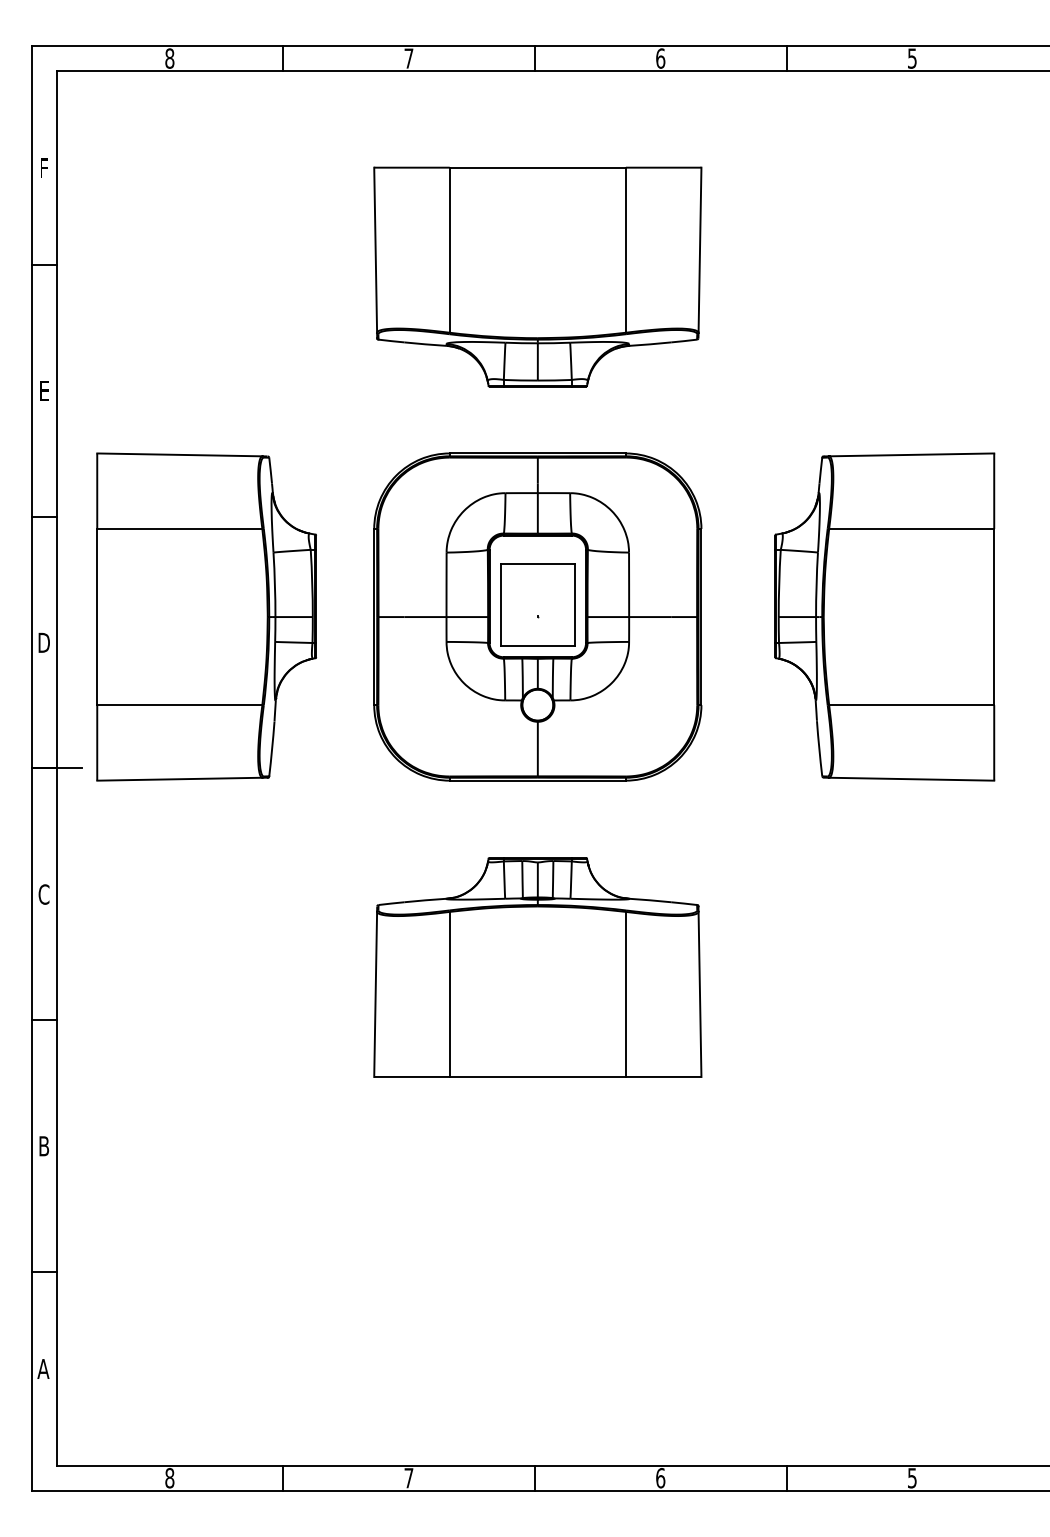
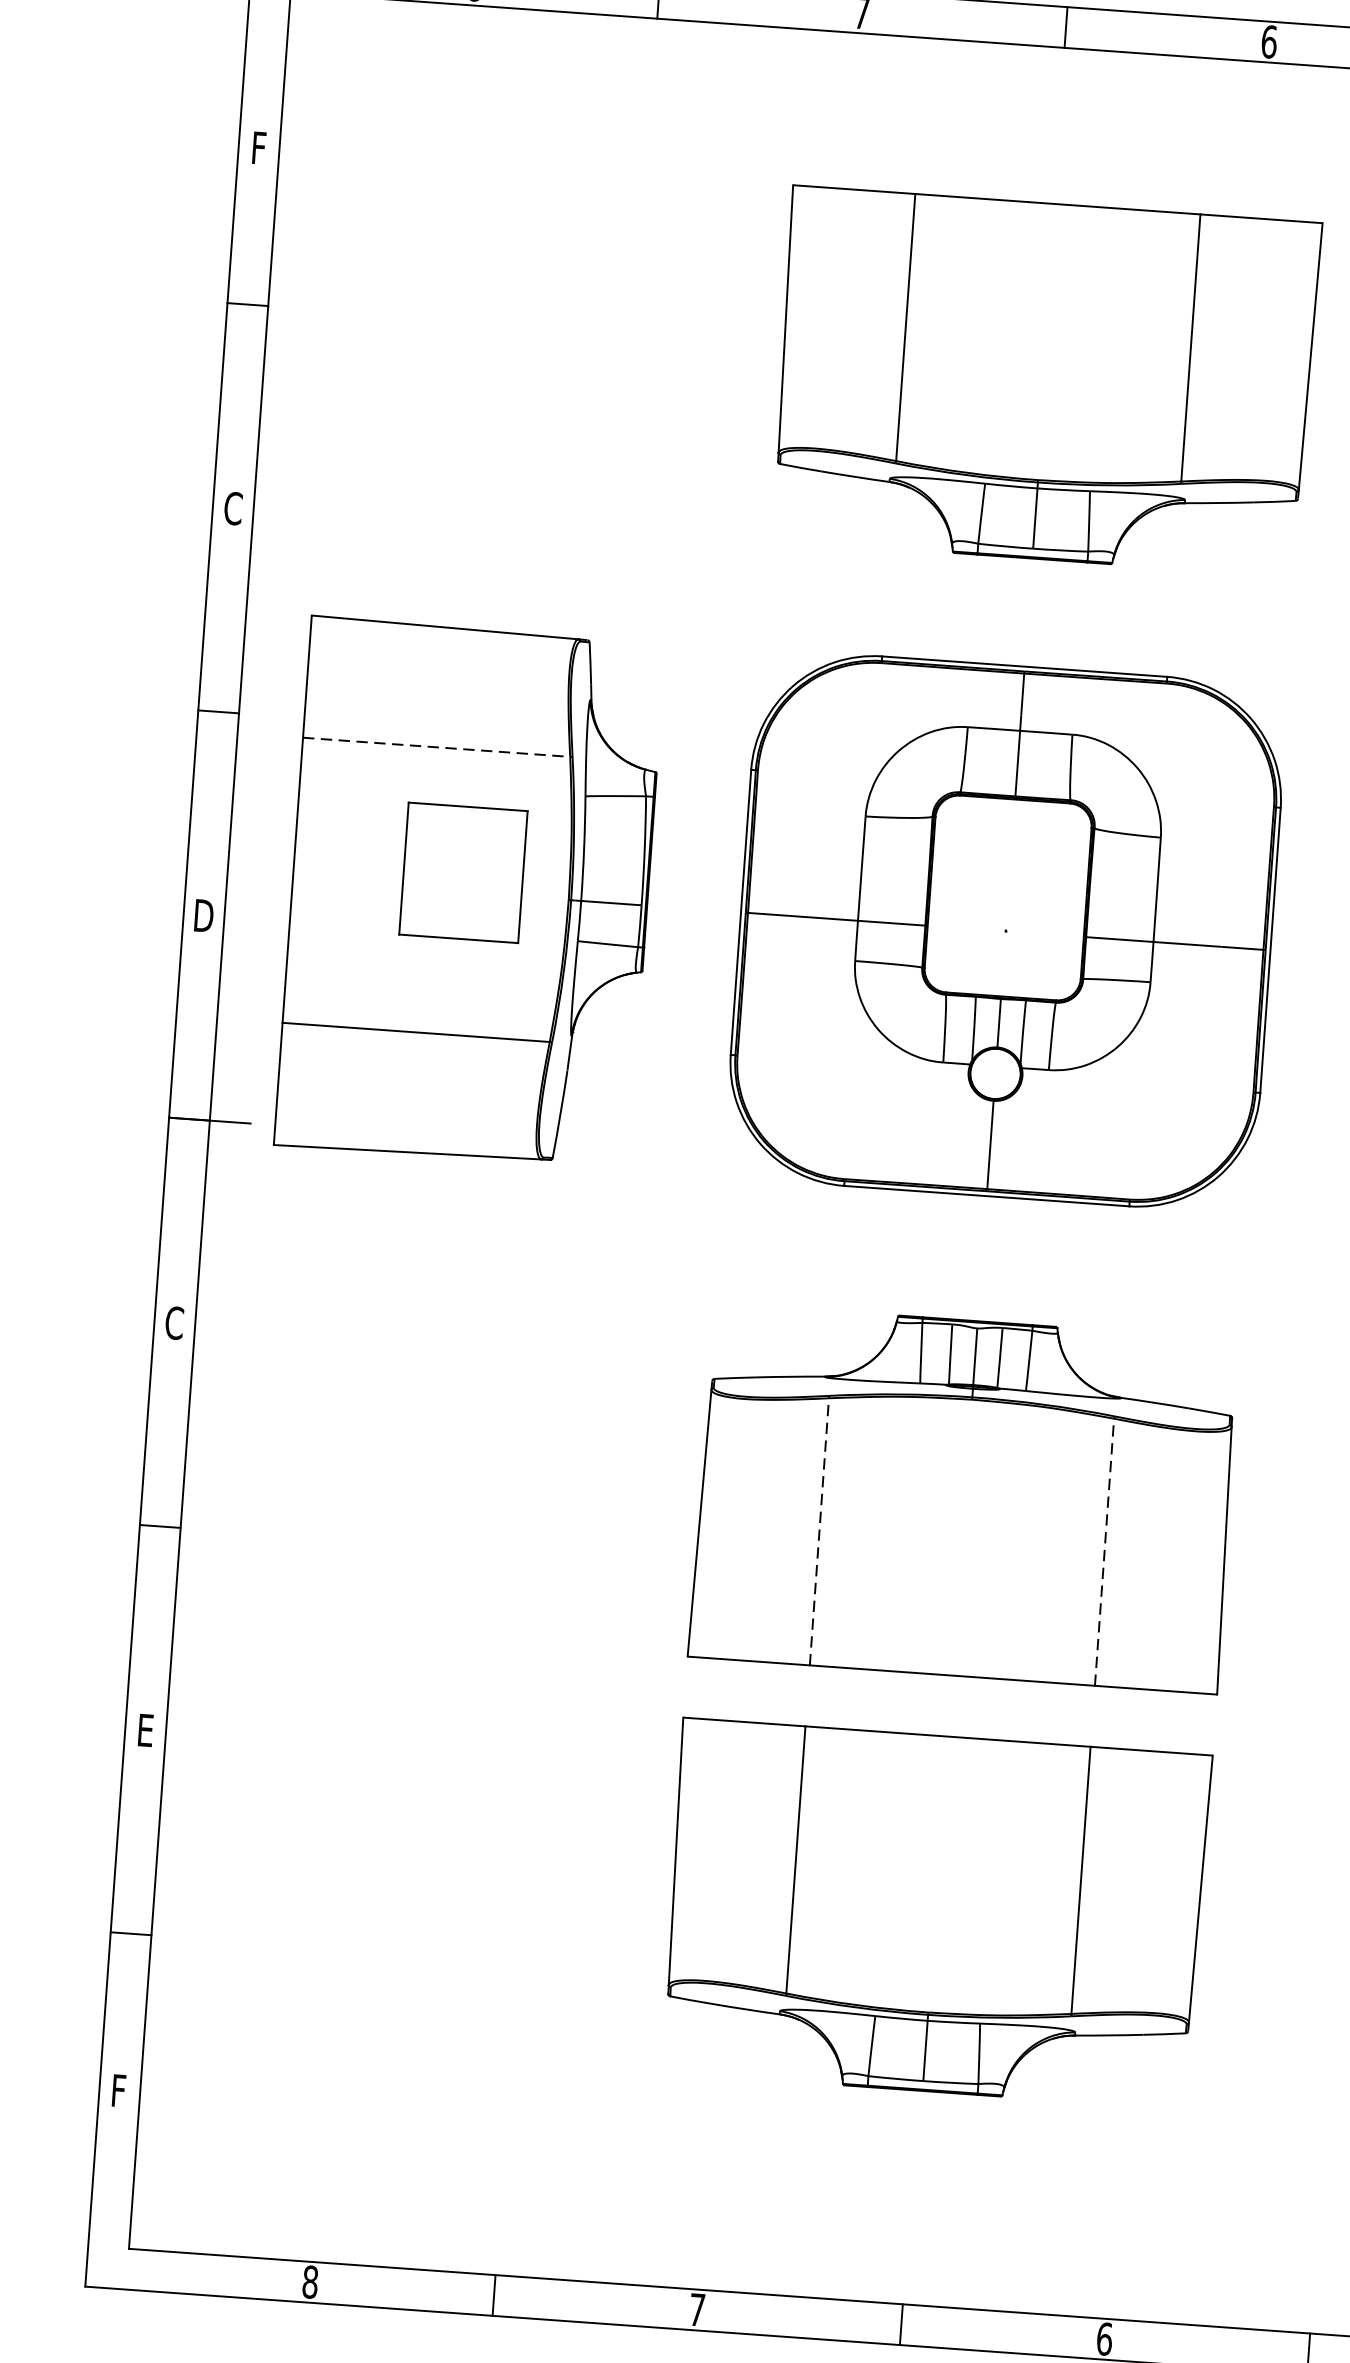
text: (43, 390) -> (232, 507), E -> C
line: (179, 528) -> (436, 746), solid -> dashed
part: (537, 604) -> (462, 872), moved
line: (449, 994) -> (819, 1531), solid -> dashed
line: (625, 994) -> (1103, 1552), solid -> dashed
text: (44, 1146) -> (146, 1730), B -> E
part: (537, 1223) -> (934, 1912), added
text: (43, 1368) -> (118, 2089), A -> F

